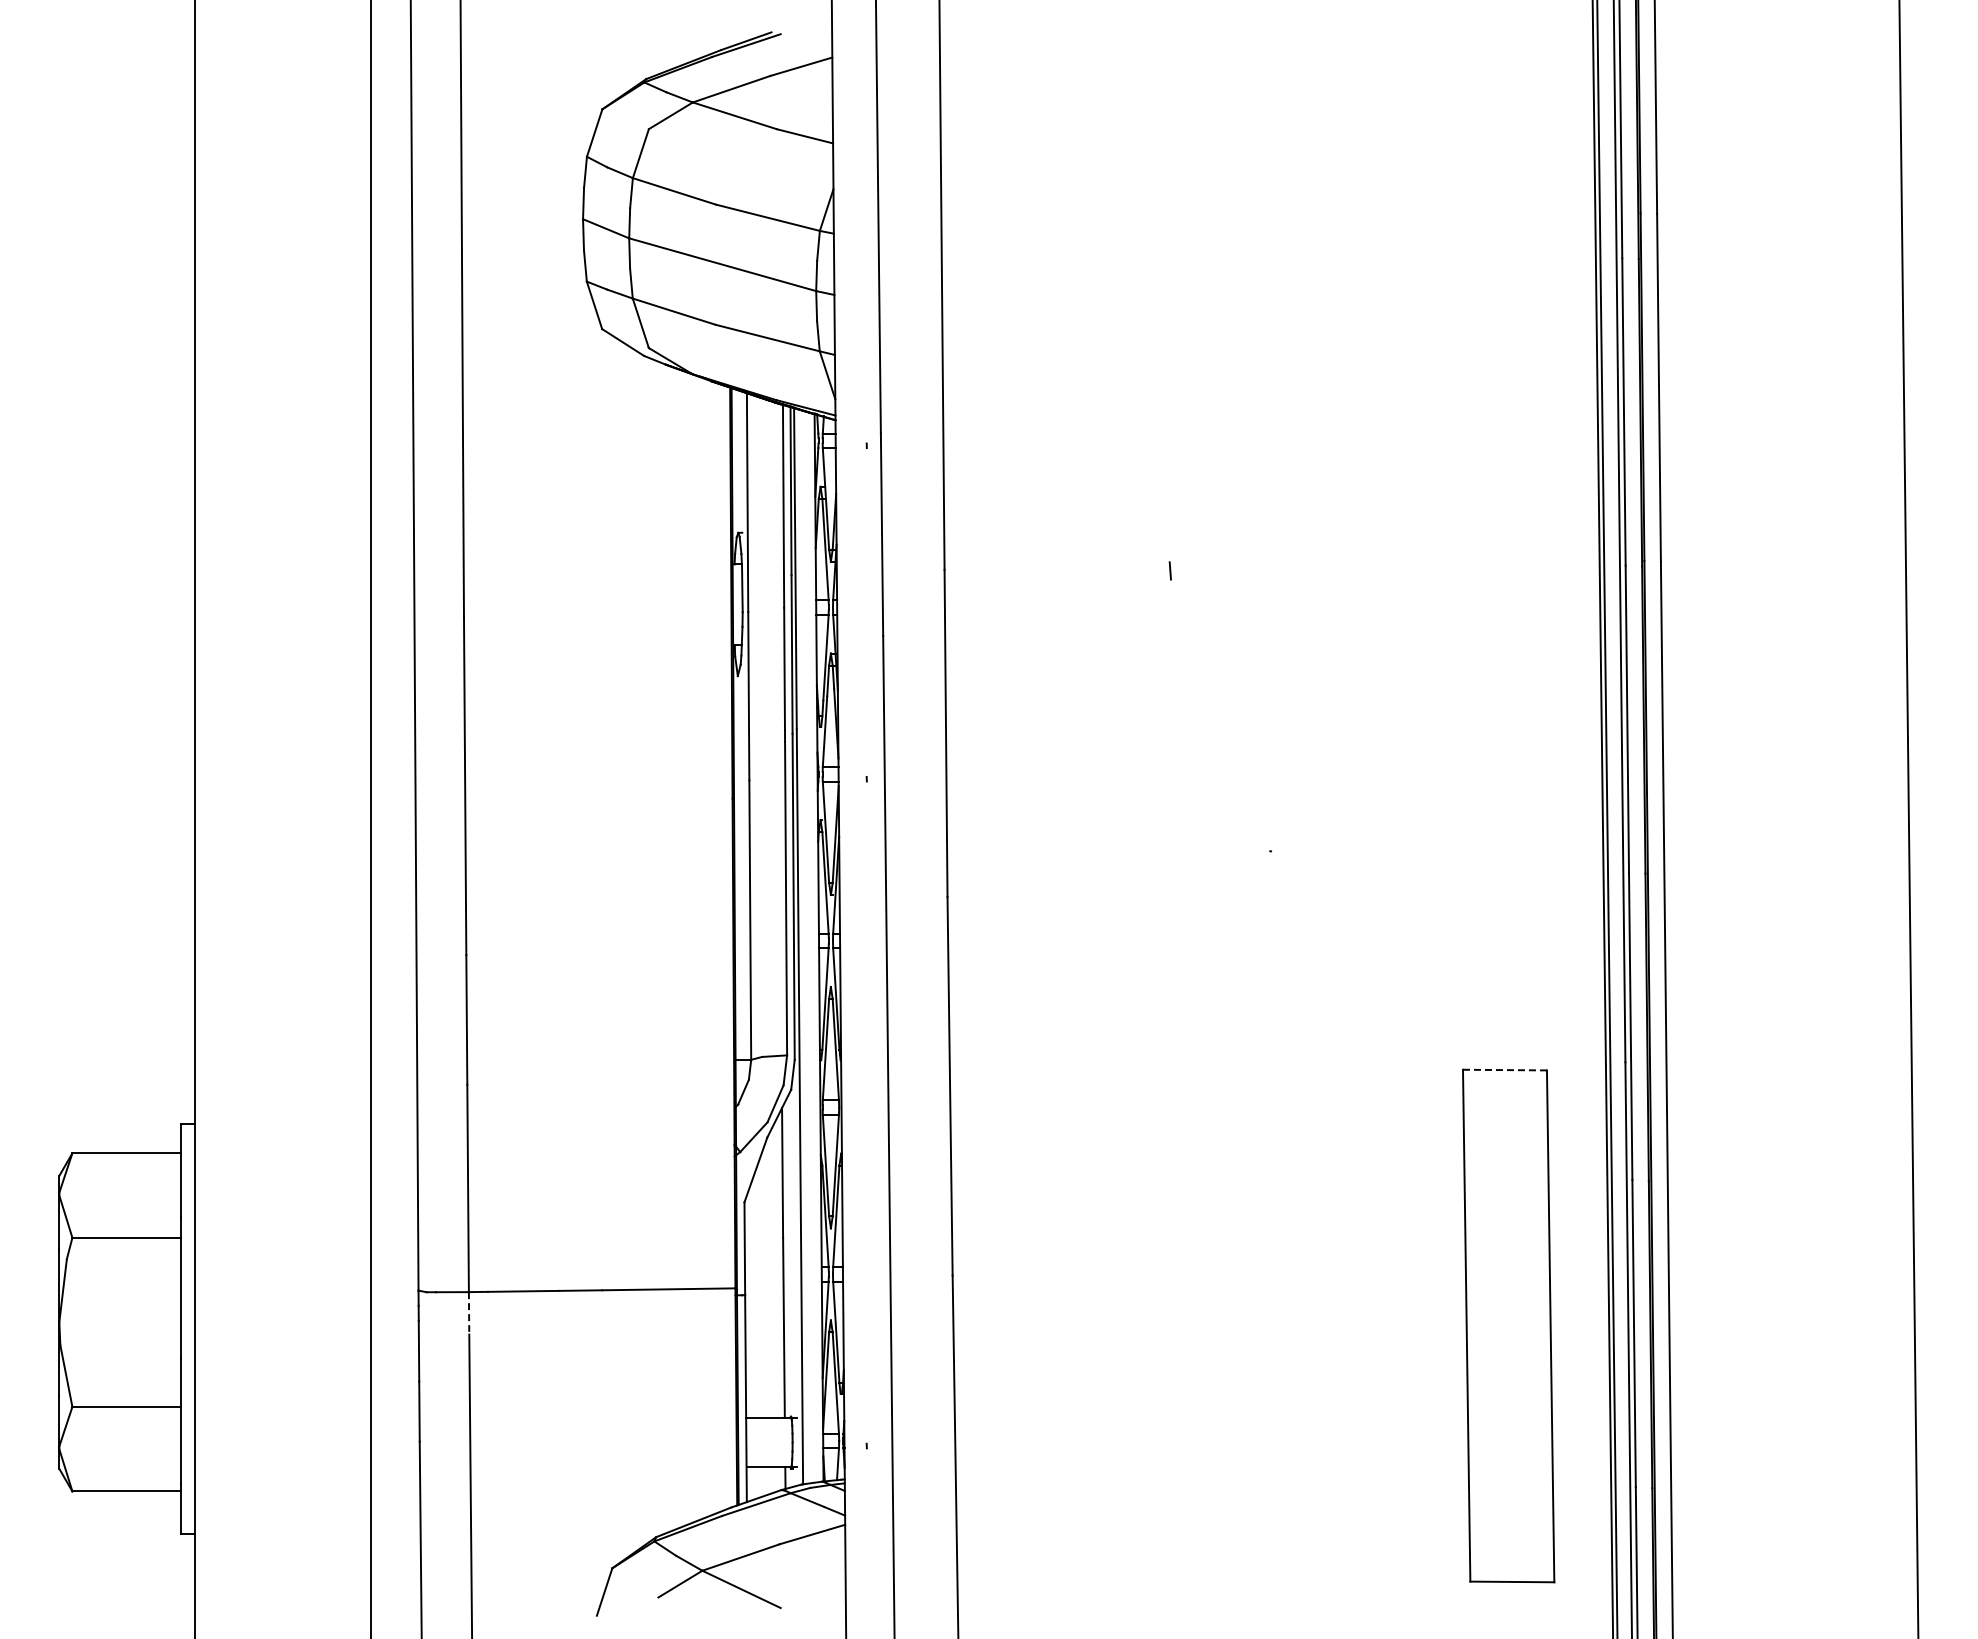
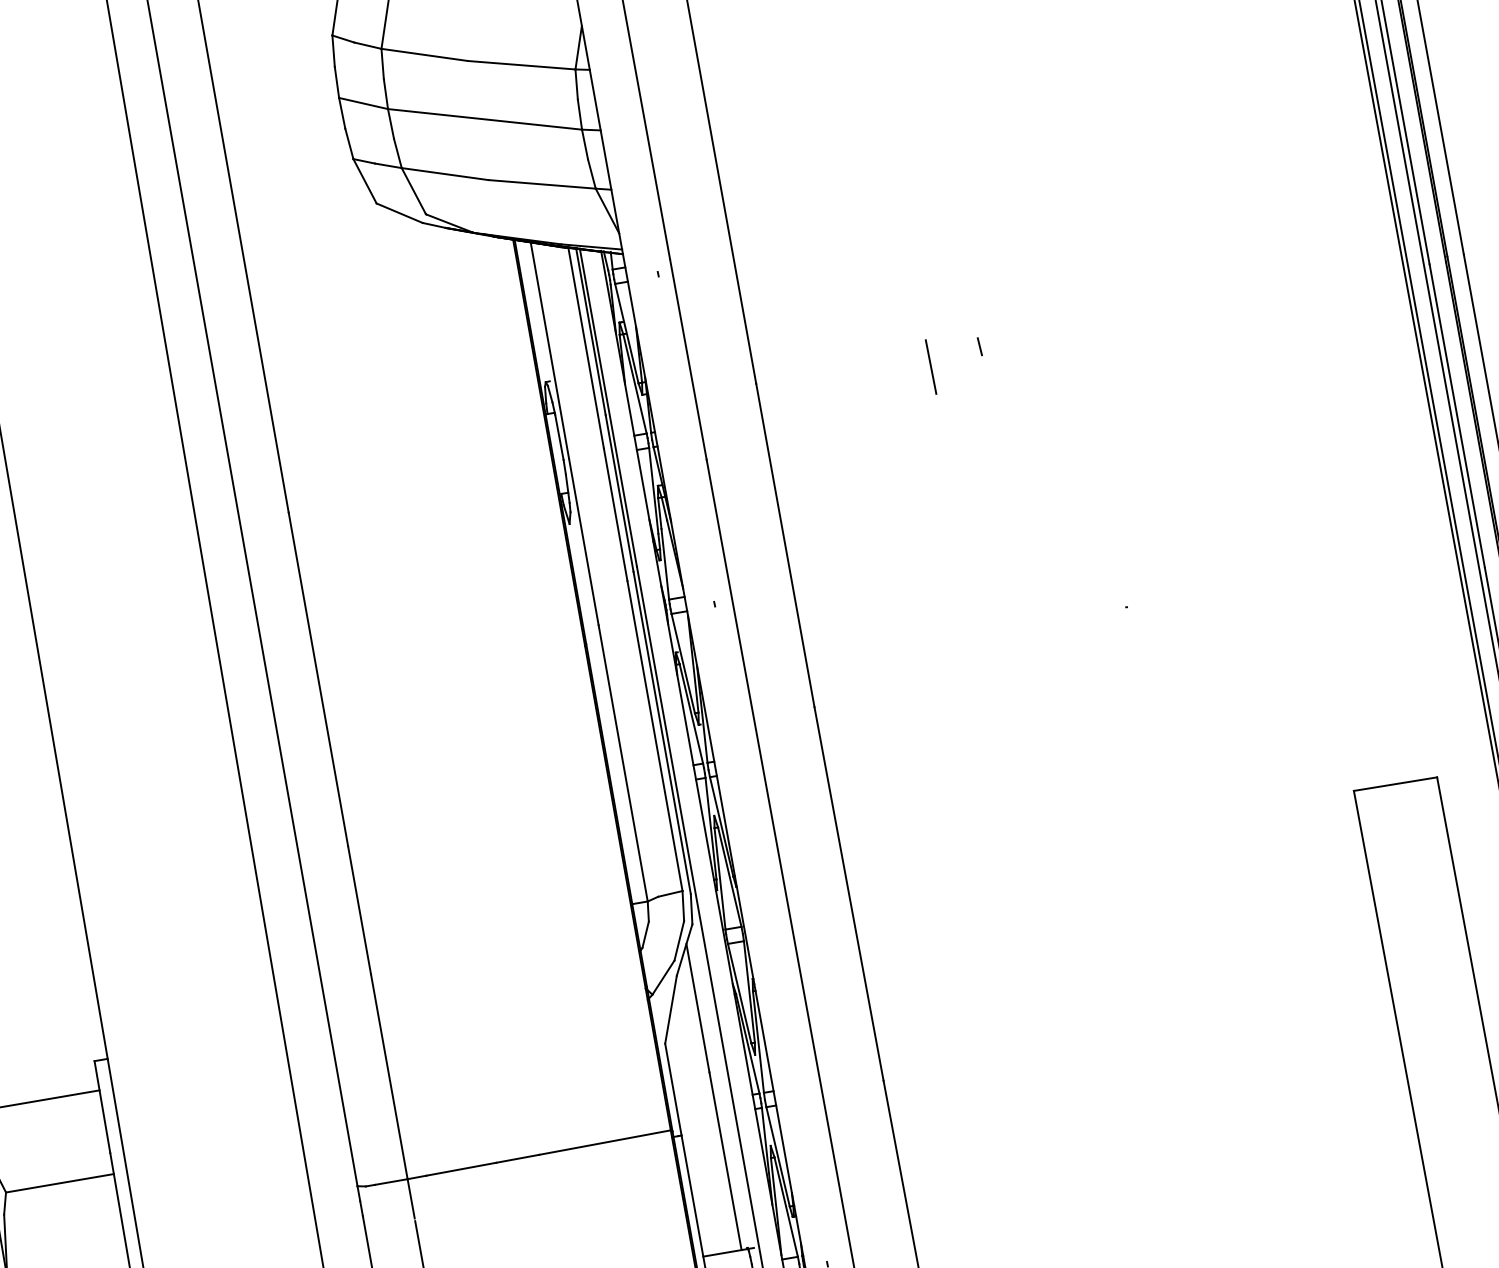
line: (1118, 582) -> (930, 366), added
line: (1504, 1070) -> (1395, 784), dashed -> solid
line: (469, 1312) -> (411, 1199), dashed -> solid

